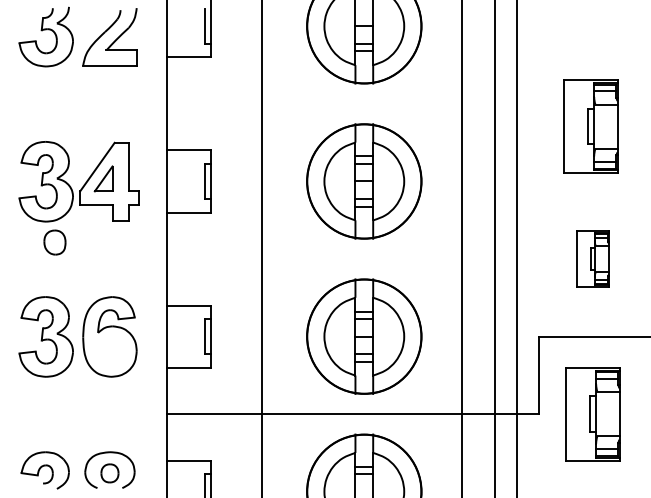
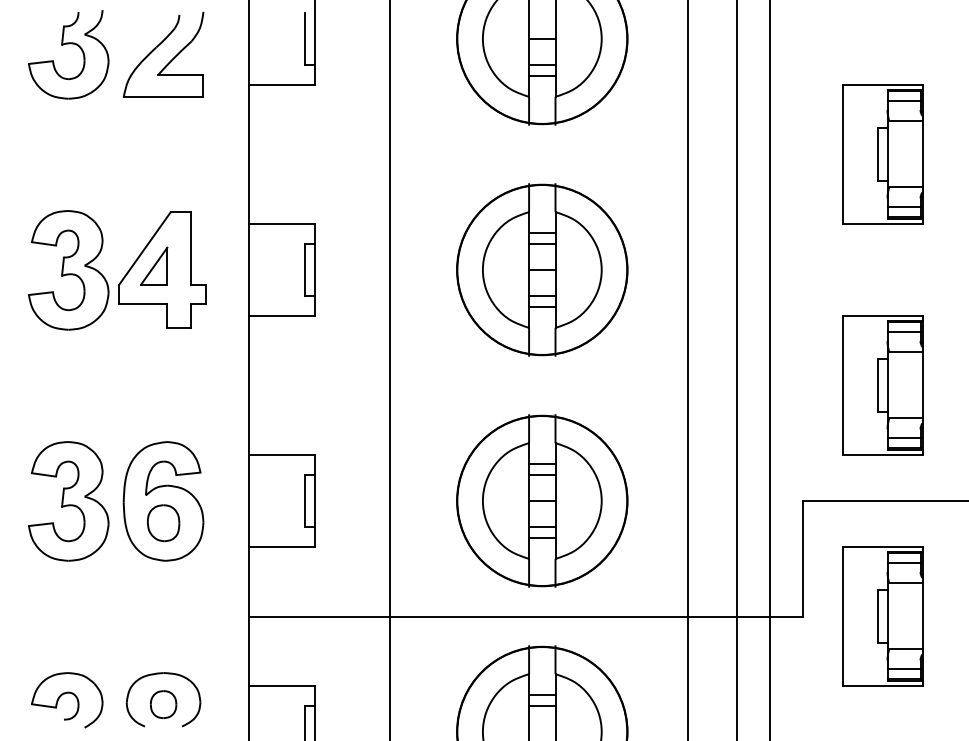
part: (590, 126) -> (882, 153), moved
part: (54, 242) -> (162, 523), moved
part: (592, 259) -> (882, 386), size x1.67

